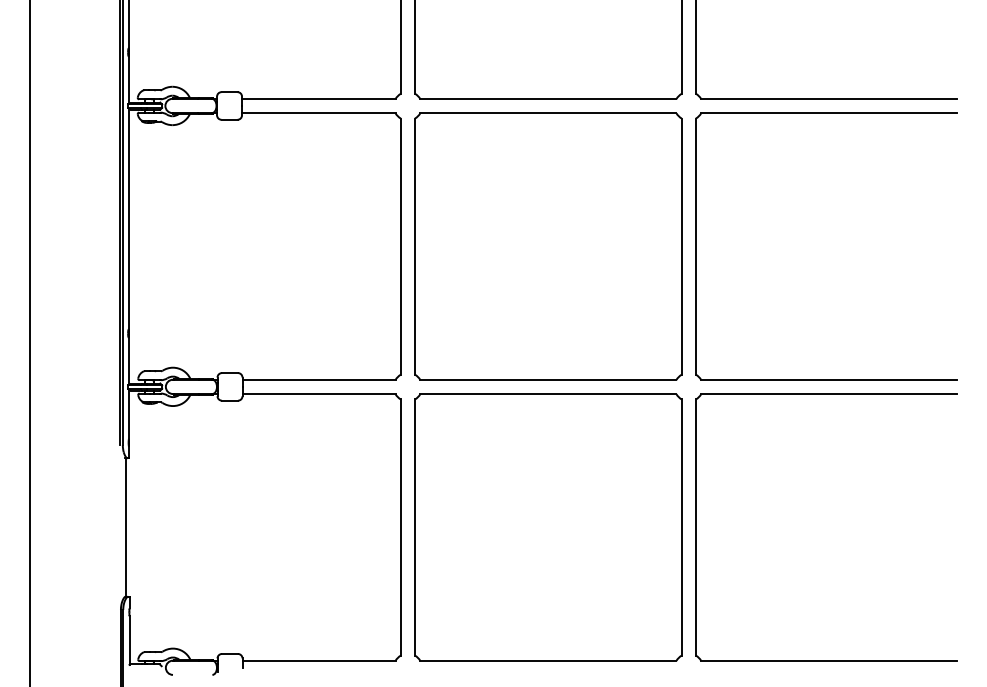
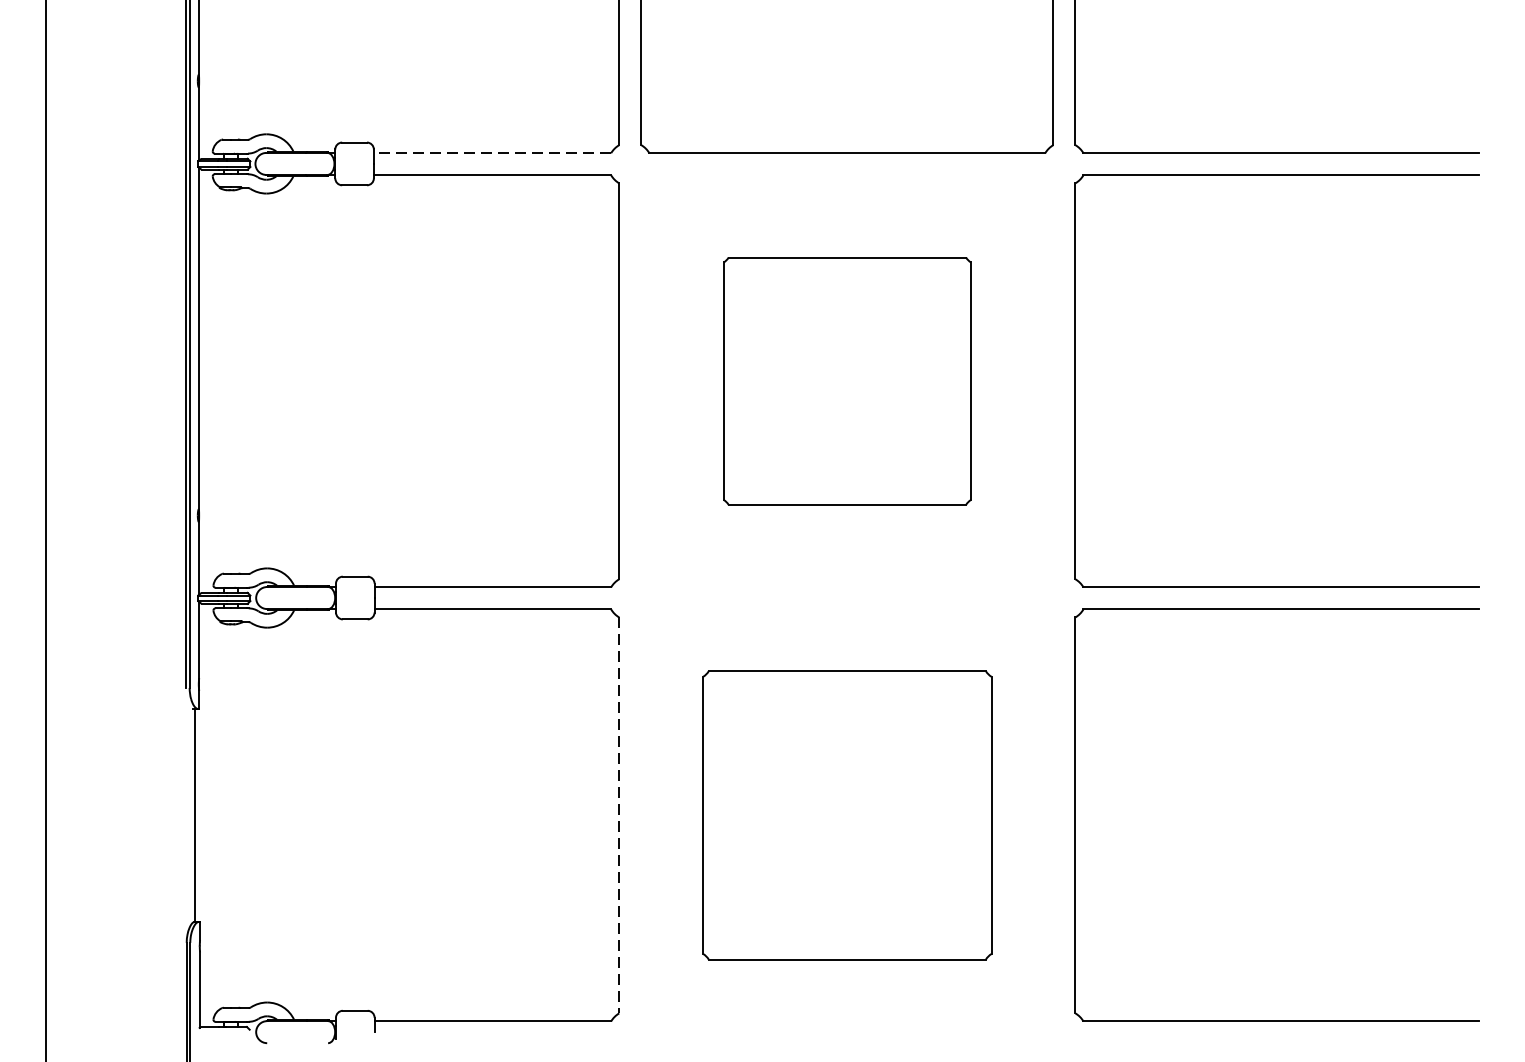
line: (318, 99) -> (492, 153), solid -> dashed
part: (548, 246) -> (847, 381), size x0.6
part: (548, 527) -> (847, 815), size x0.7
line: (400, 528) -> (618, 816), solid -> dashed

